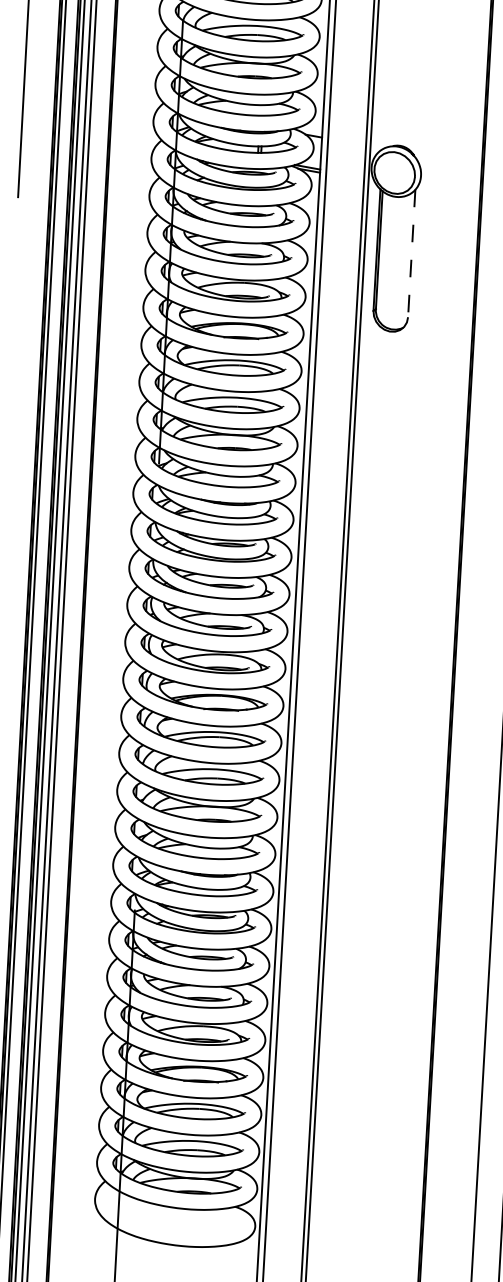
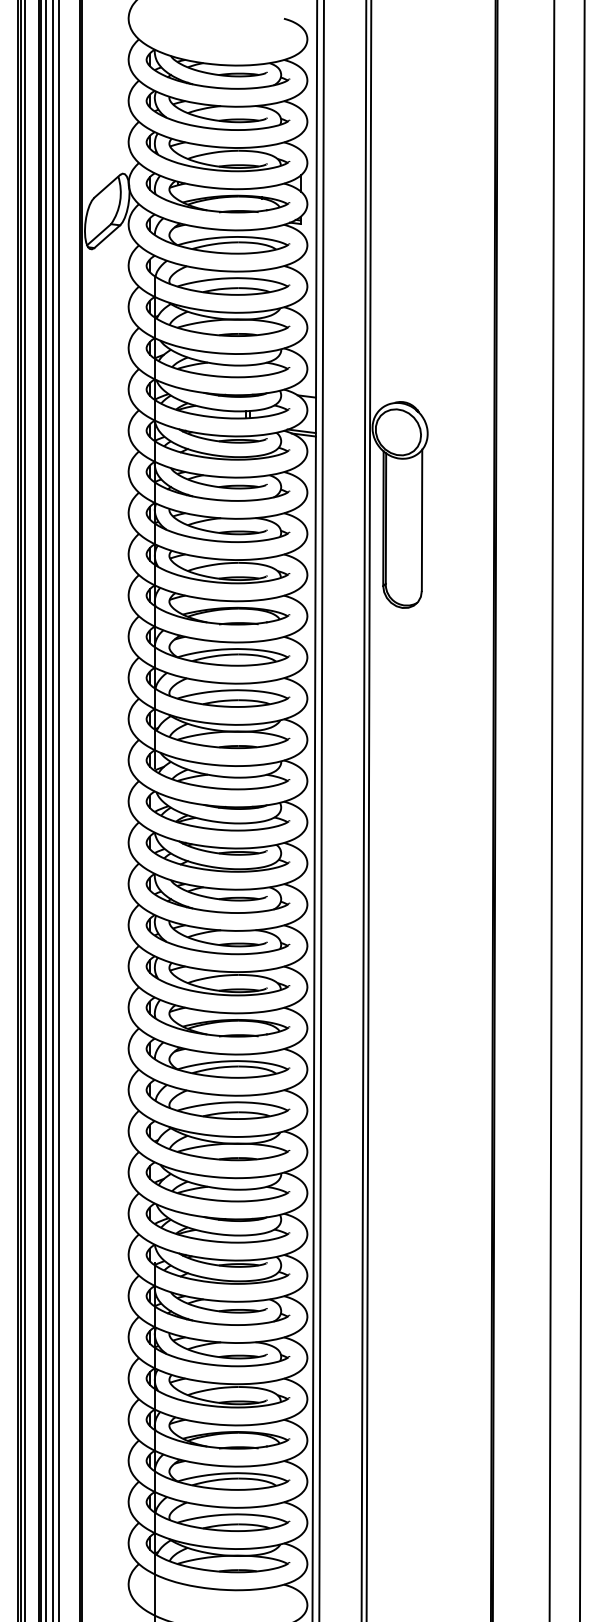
line: (412, 253) -> (422, 520), dashed -> solid

